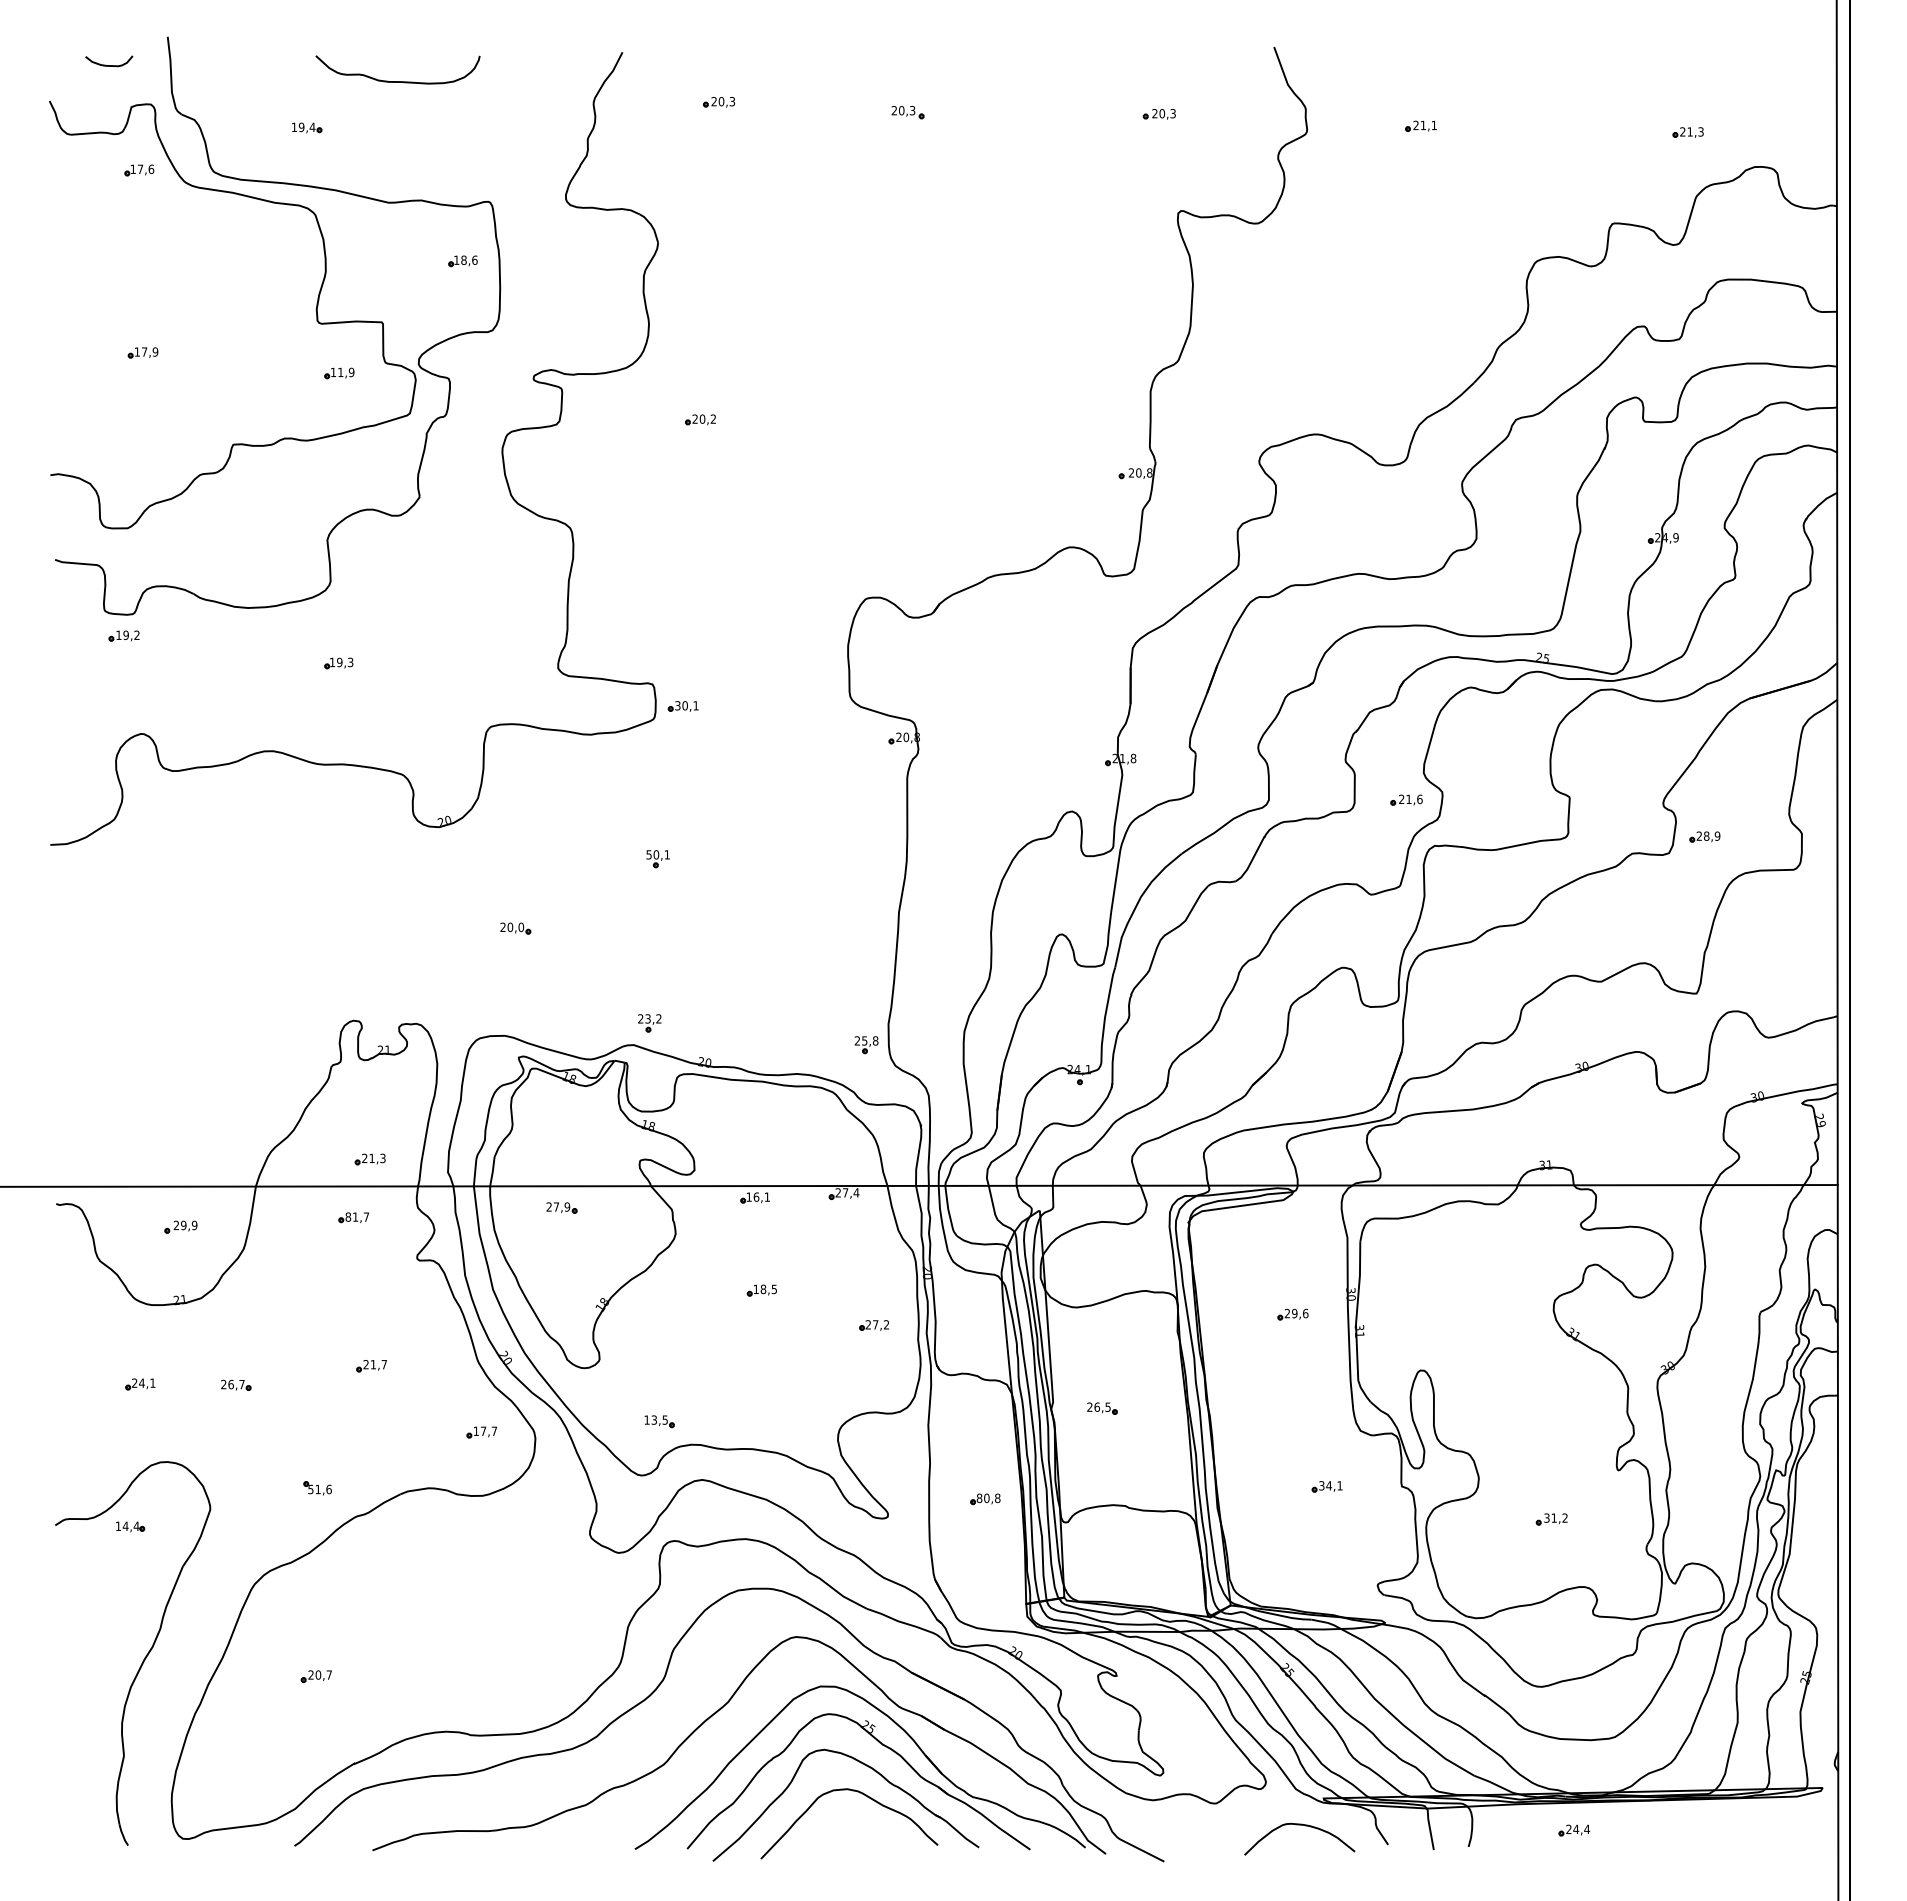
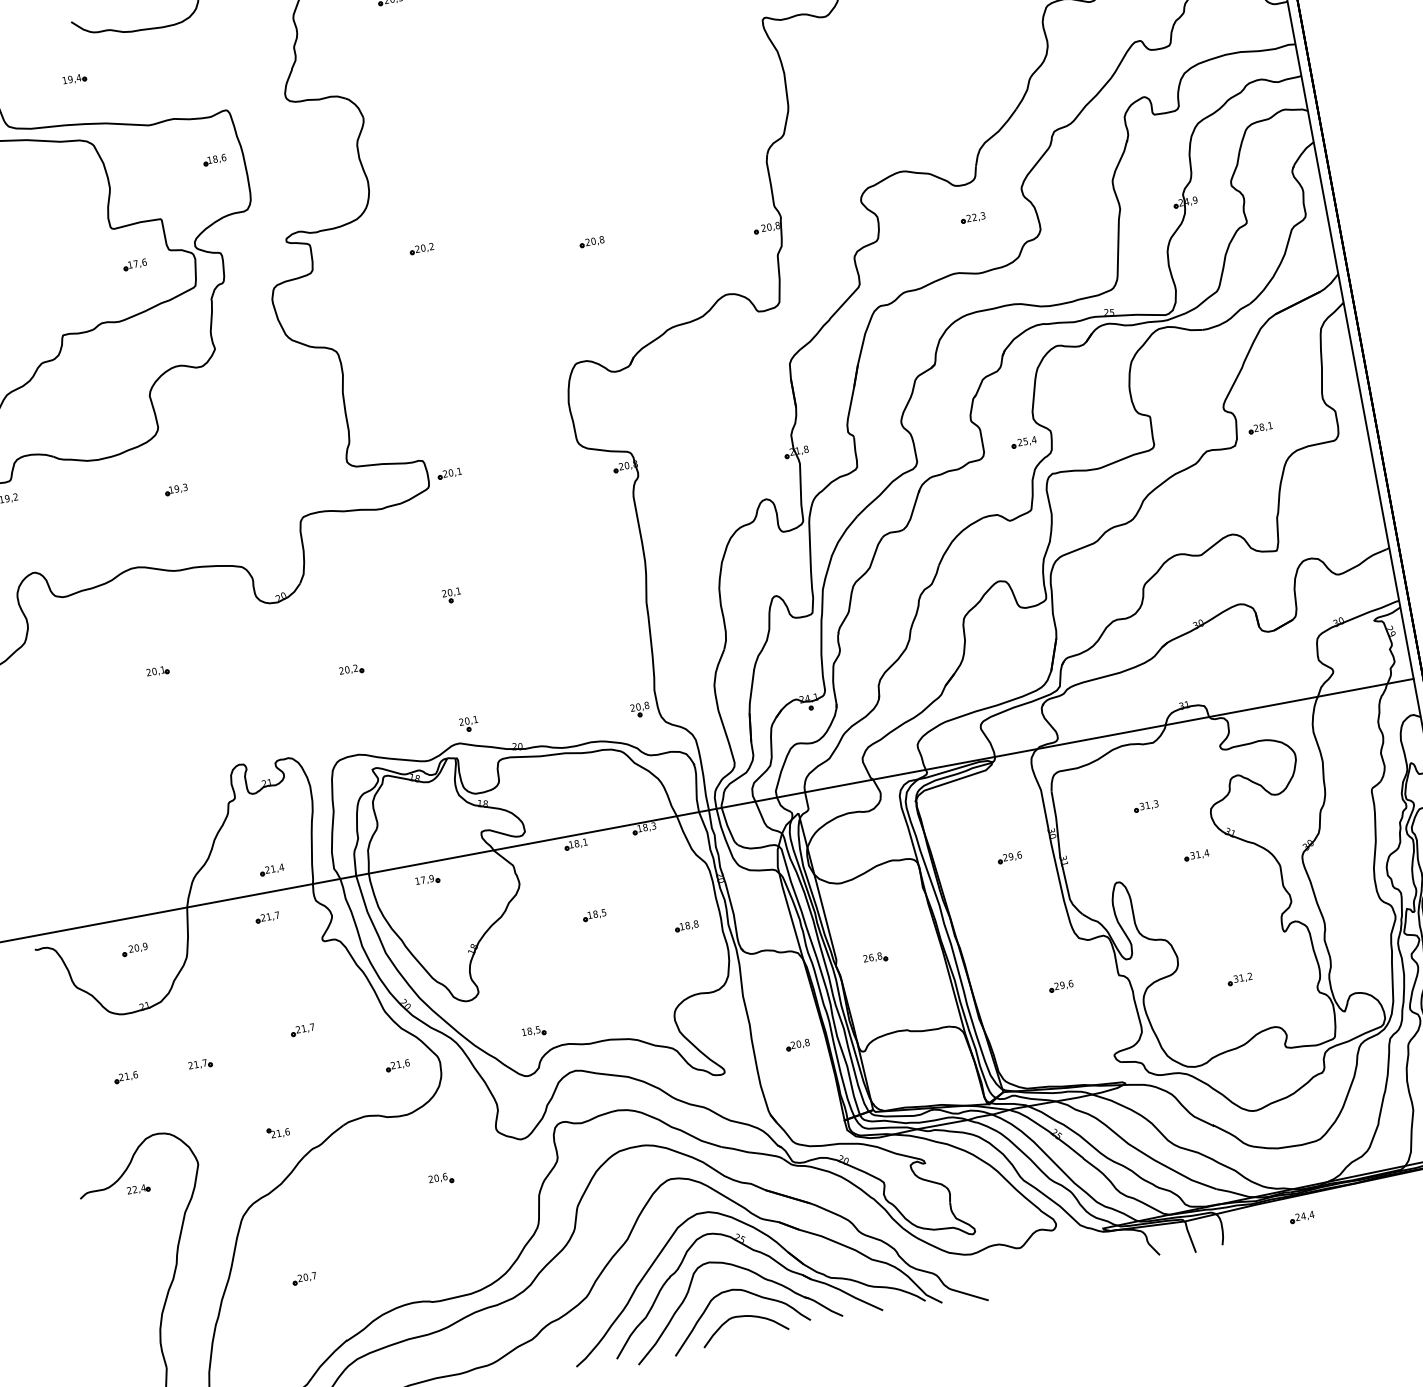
text: (346, 372) -> (140, 263), 11,9 -> 17,6
part: (913, 450) -> (591, 242), added
part: (1394, 508) -> (972, 217), added
text: (677, 705) -> (444, 473), 30,1 -> 20,1
text: (1414, 799) -> (1030, 440), 21,6 -> 25,4
text: (1717, 835) -> (1270, 425), 28,9 -> 28,1
text: (648, 854) -> (443, 593), 50,1 -> 20,1
part: (273, 885) -> (157, 671), added
text: (521, 927) -> (355, 668), 20,0 -> 20,2
text: (653, 1018) -> (471, 719), 23,2 -> 20,1
text: (864, 1040) -> (638, 706), 25,8 -> 20,8
text: (382, 1158) -> (281, 867), 21,3 -> 21,4
text: (847, 1192) -> (646, 827), 27,4 -> 18,3
text: (756, 1196) -> (576, 843), 16,1 -> 18,1
text: (548, 1206) -> (416, 880), 27,9 -> 17,9
text: (348, 1216) -> (263, 917), 81,7 -> 21,7
text: (183, 1225) -> (136, 948), 29,9 -> 20,9
part: (1474, 1281) -> (1145, 805), added
text: (877, 1324) -> (689, 925), 27,2 -> 18,8
part: (1526, 1354) -> (1196, 855), added
text: (147, 1382) -> (131, 1074), 24,1 -> 21,6
text: (230, 1384) -> (195, 1064), 26,7 -> 21,7
text: (1107, 1406) -> (879, 955), 26,5 -> 26,8
text: (654, 1419) -> (529, 1030), 13,5 -> 18,5
text: (485, 1430) -> (400, 1063), 17,7 -> 21,6
text: (1330, 1485) -> (1063, 984), 34,1 -> 29,6
text: (310, 1489) -> (273, 1134), 51,6 -> 21,6
text: (979, 1498) -> (793, 1045), 80,8 -> 20,8
text: (121, 1525) -> (131, 1189), 14,4 -> 22,4
part: (509, 1584) -> (441, 1179), added
curve: (1299, 1825) -> (742, 1317), moved

